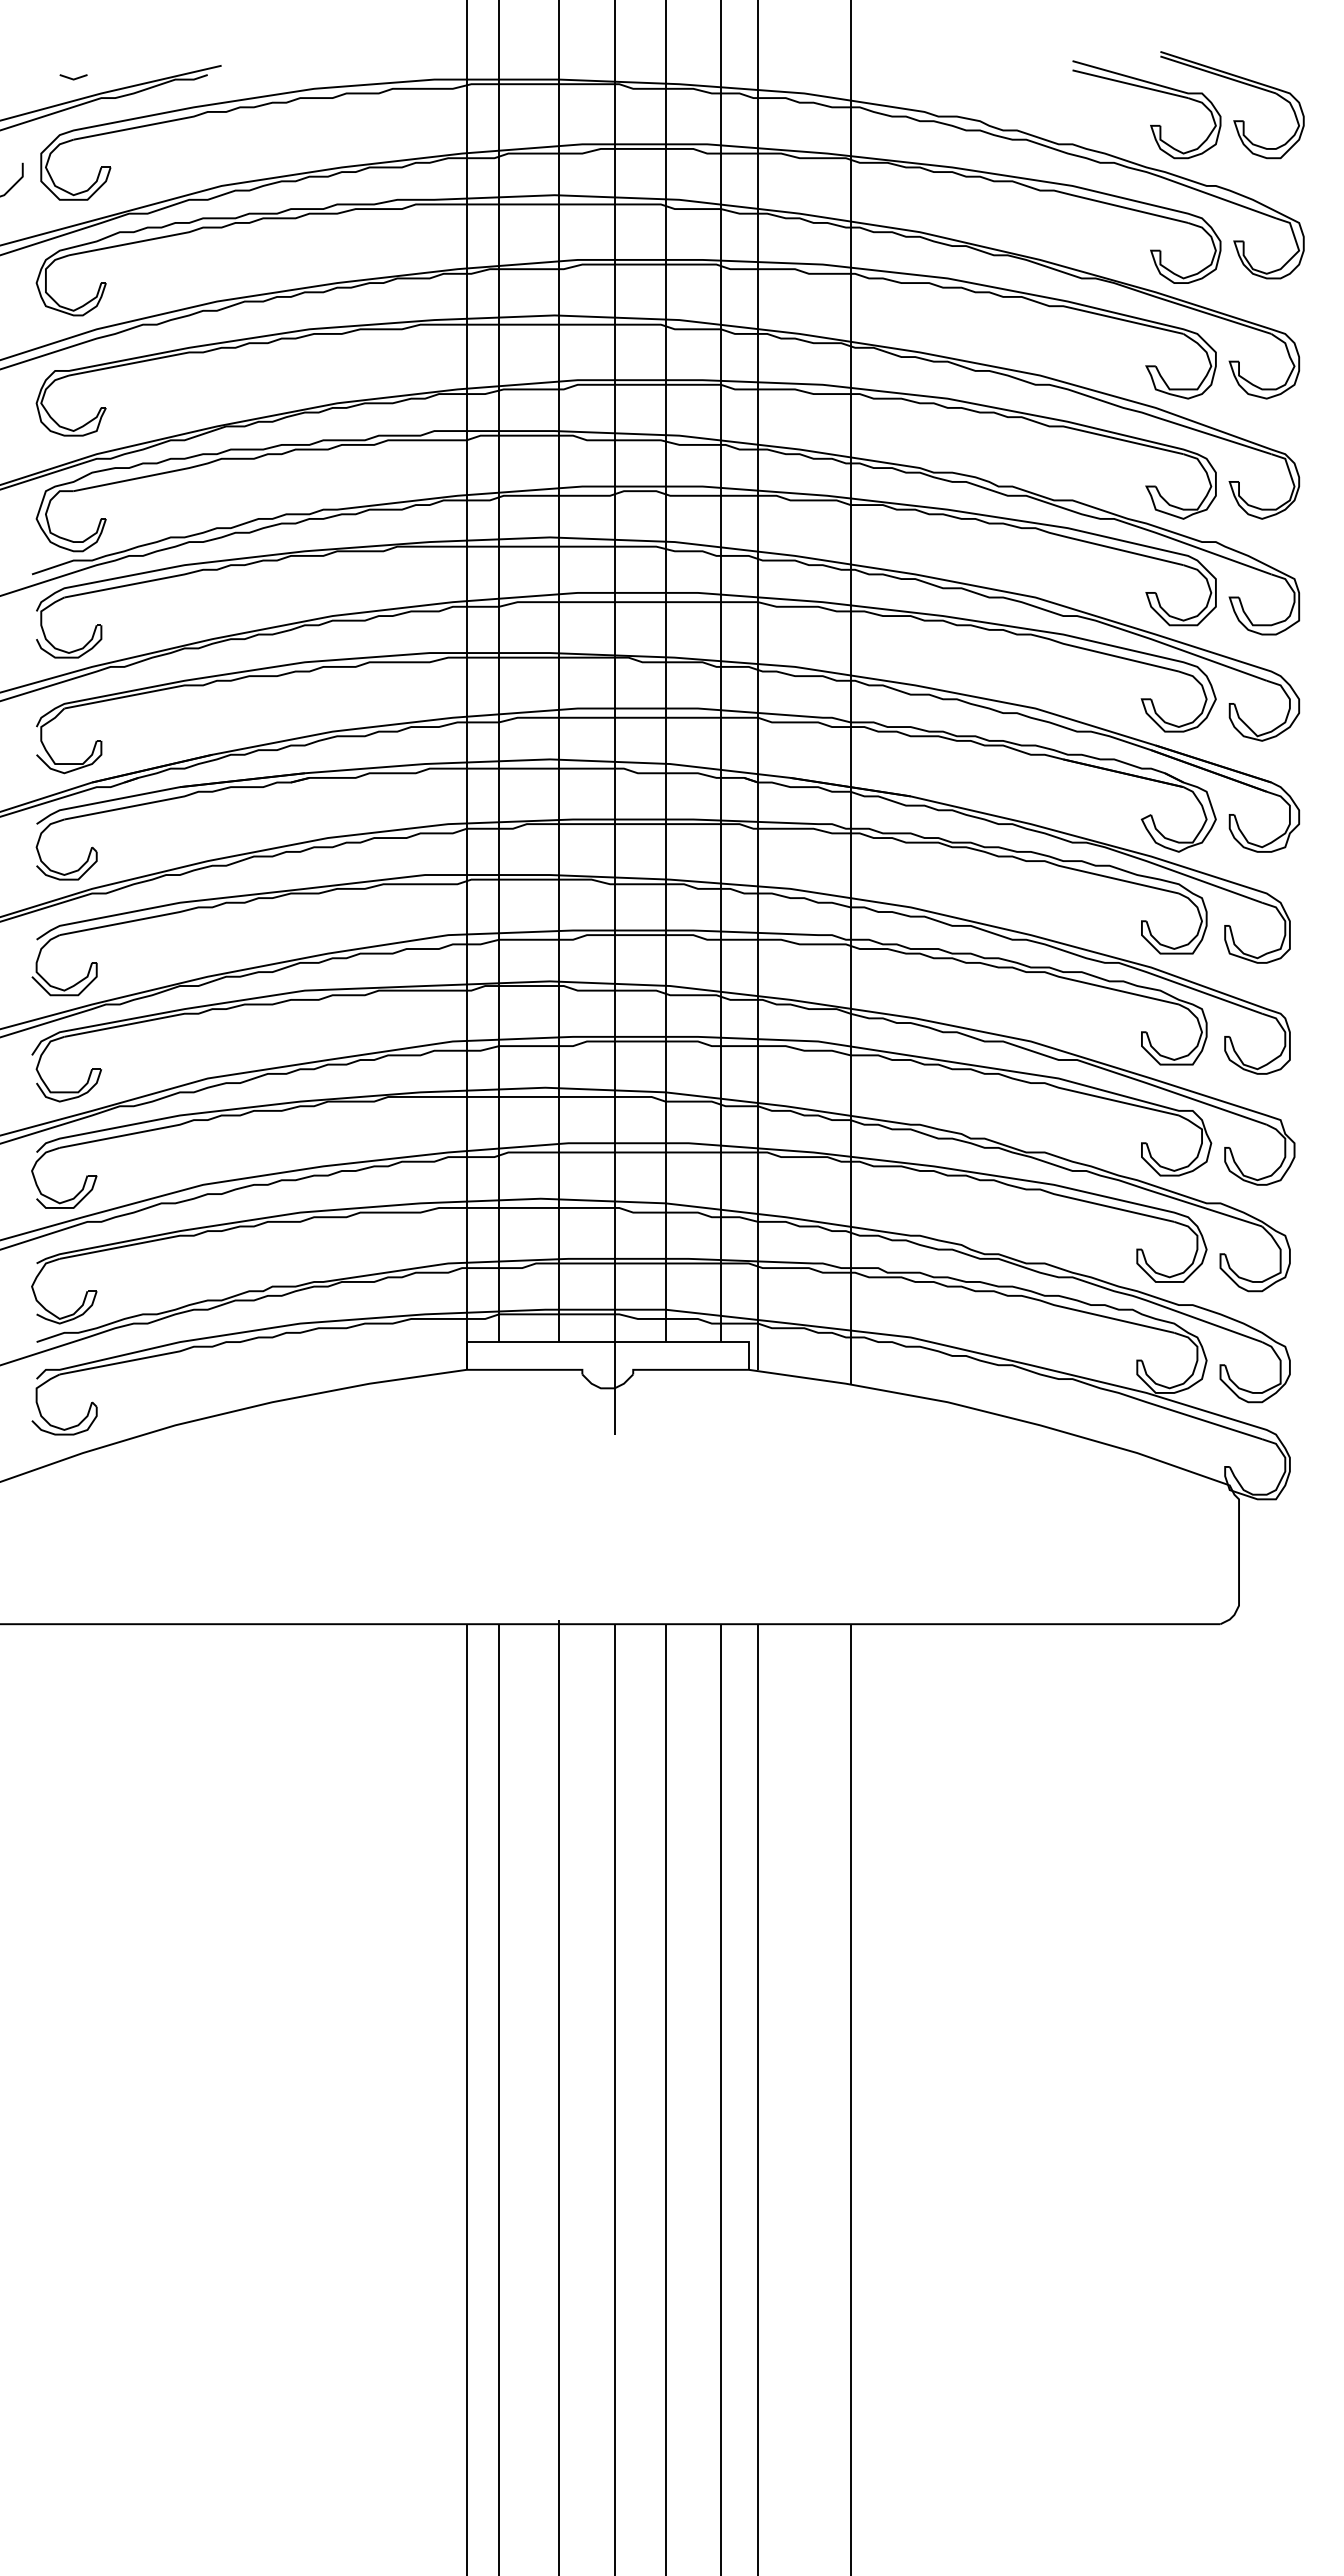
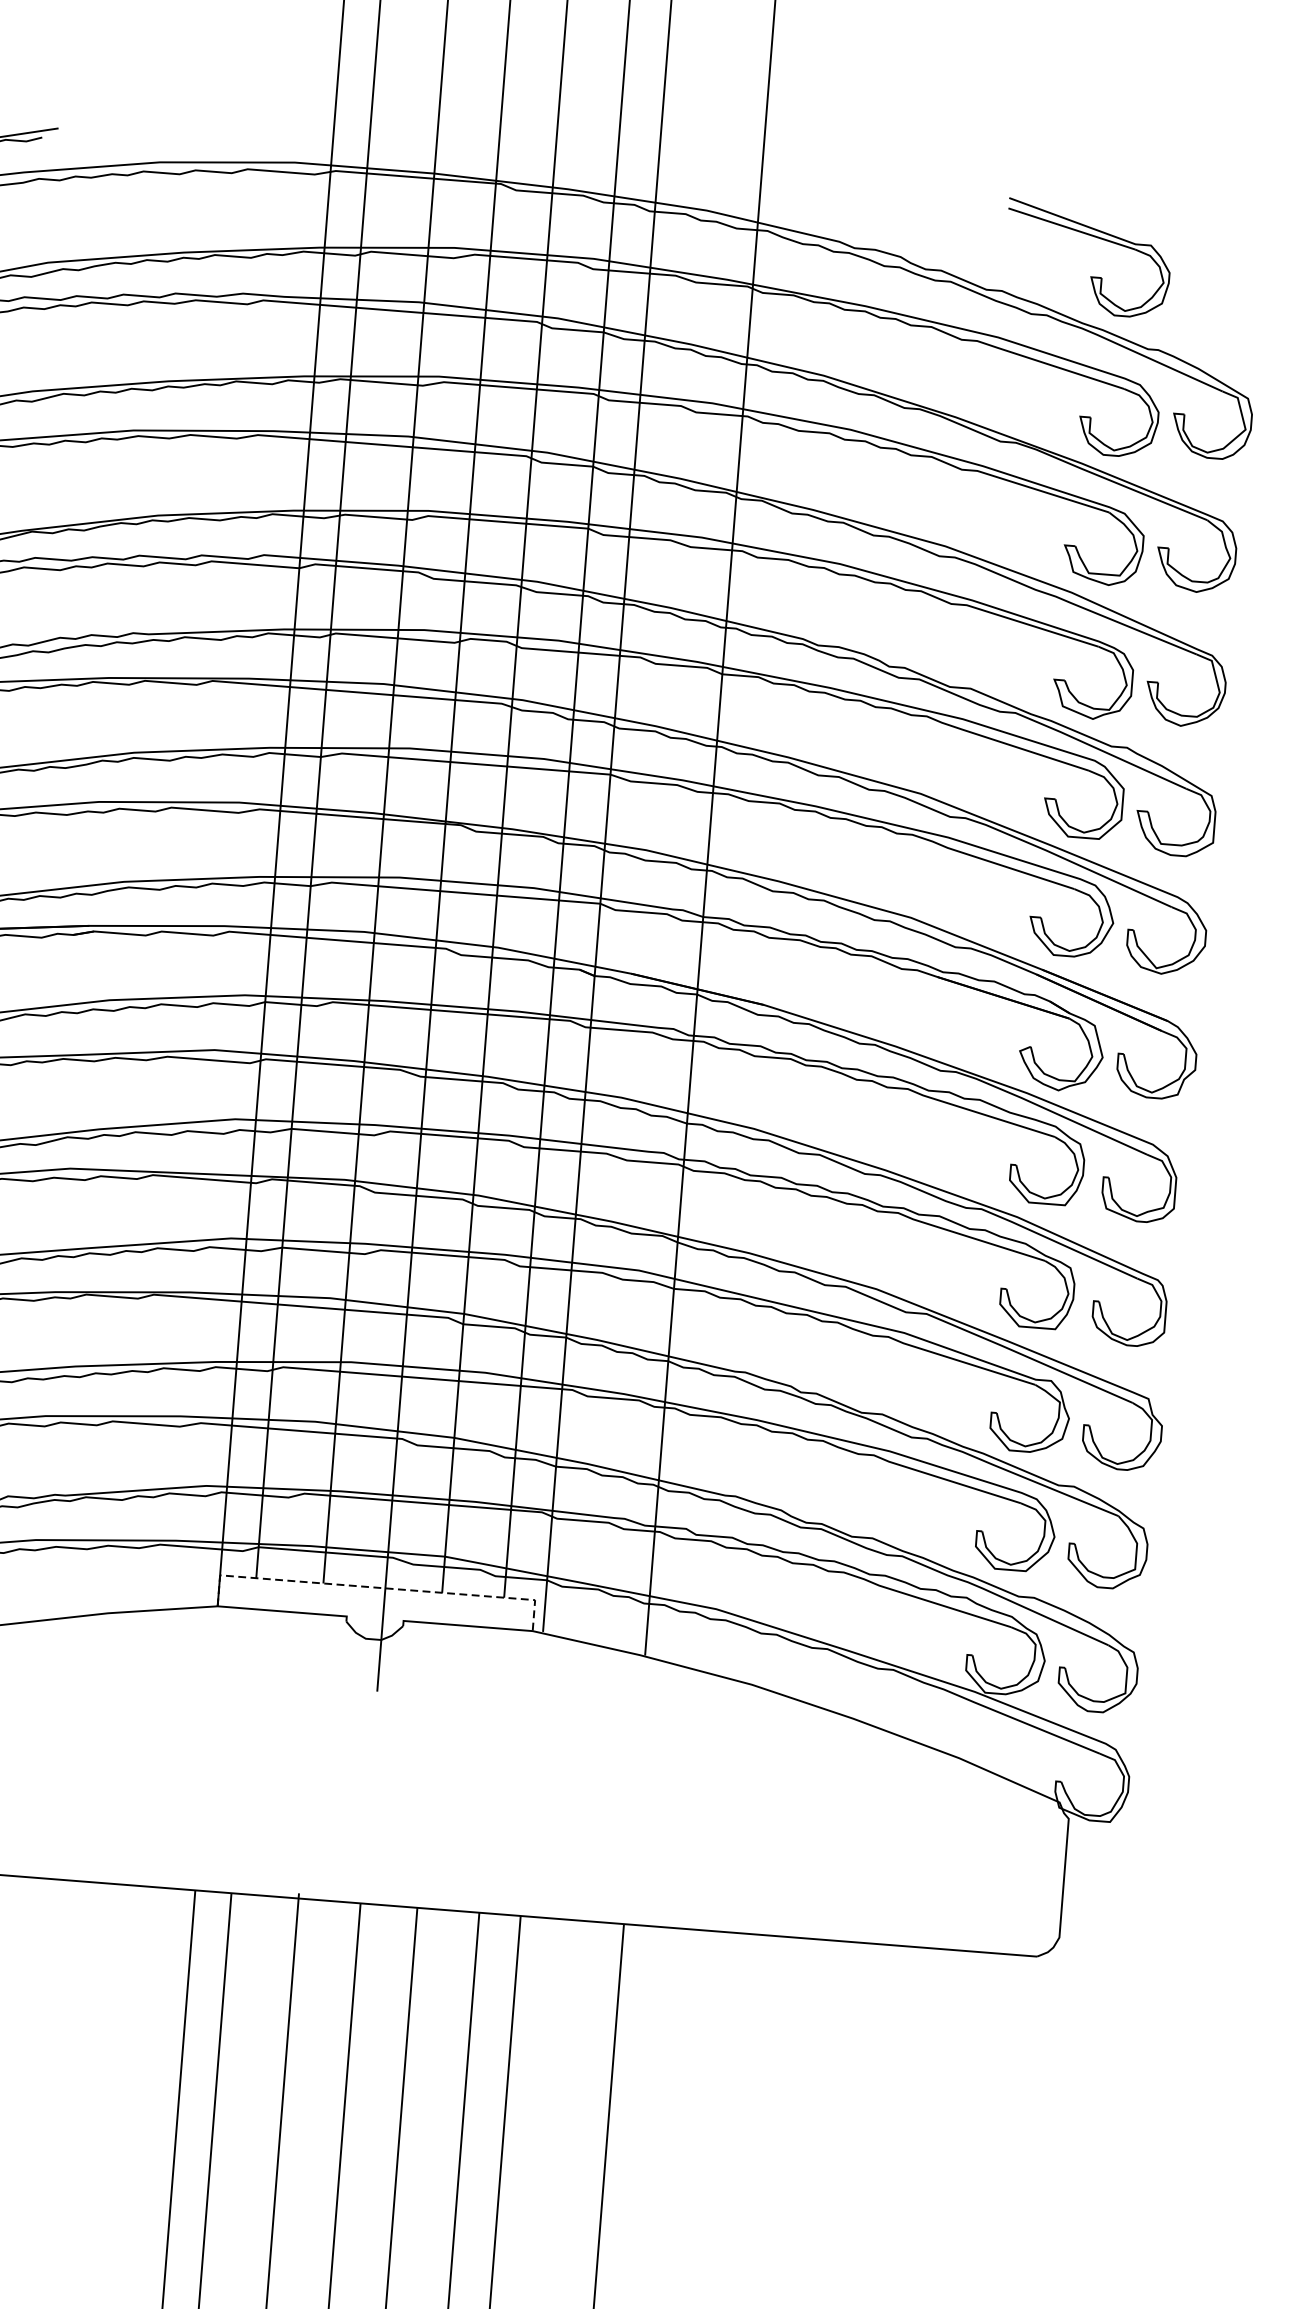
part: (1233, 120) -> (1183, 278), removed
line: (608, 1342) -> (378, 1588), solid -> dashed

